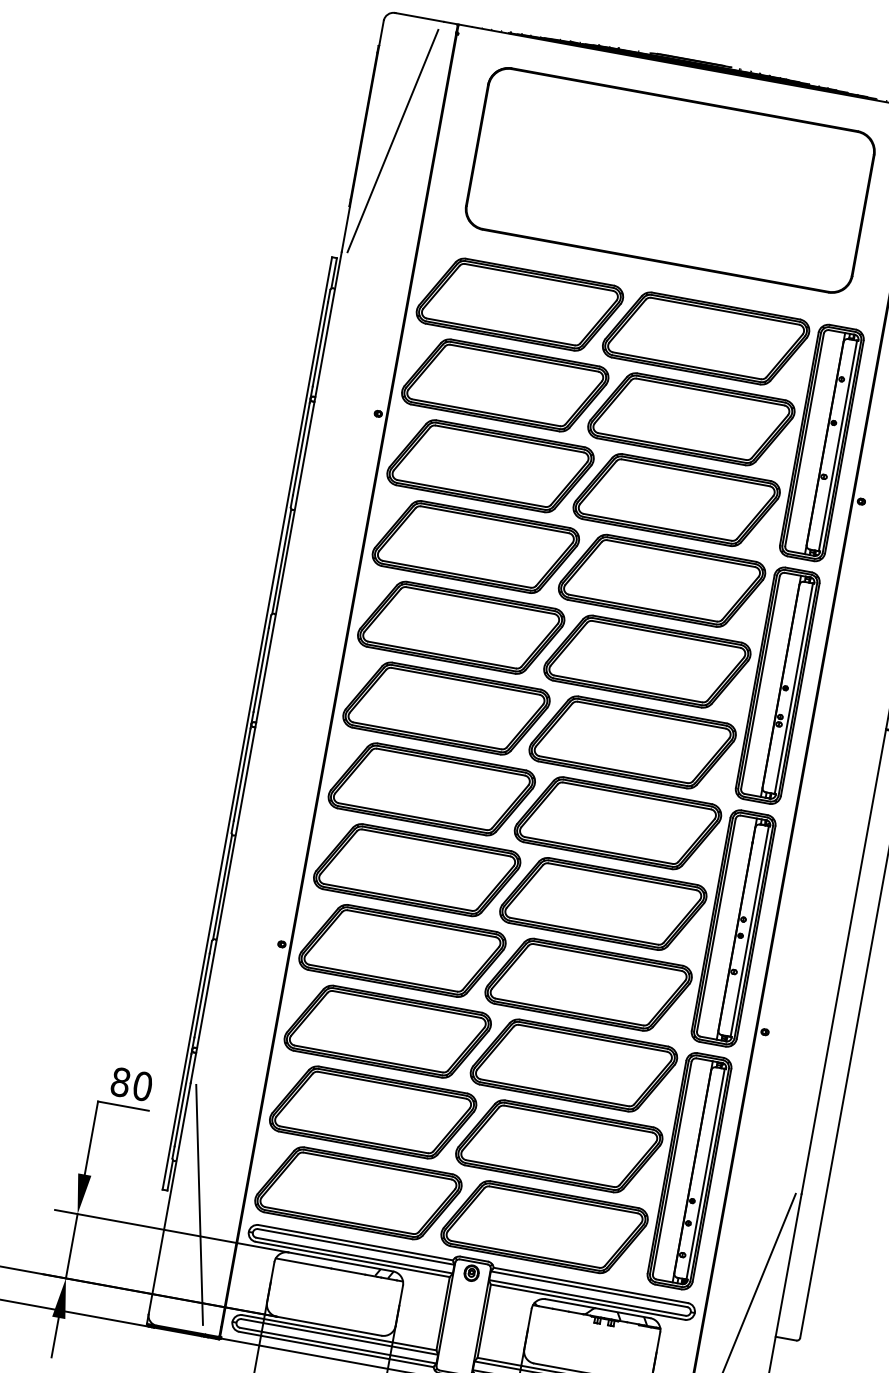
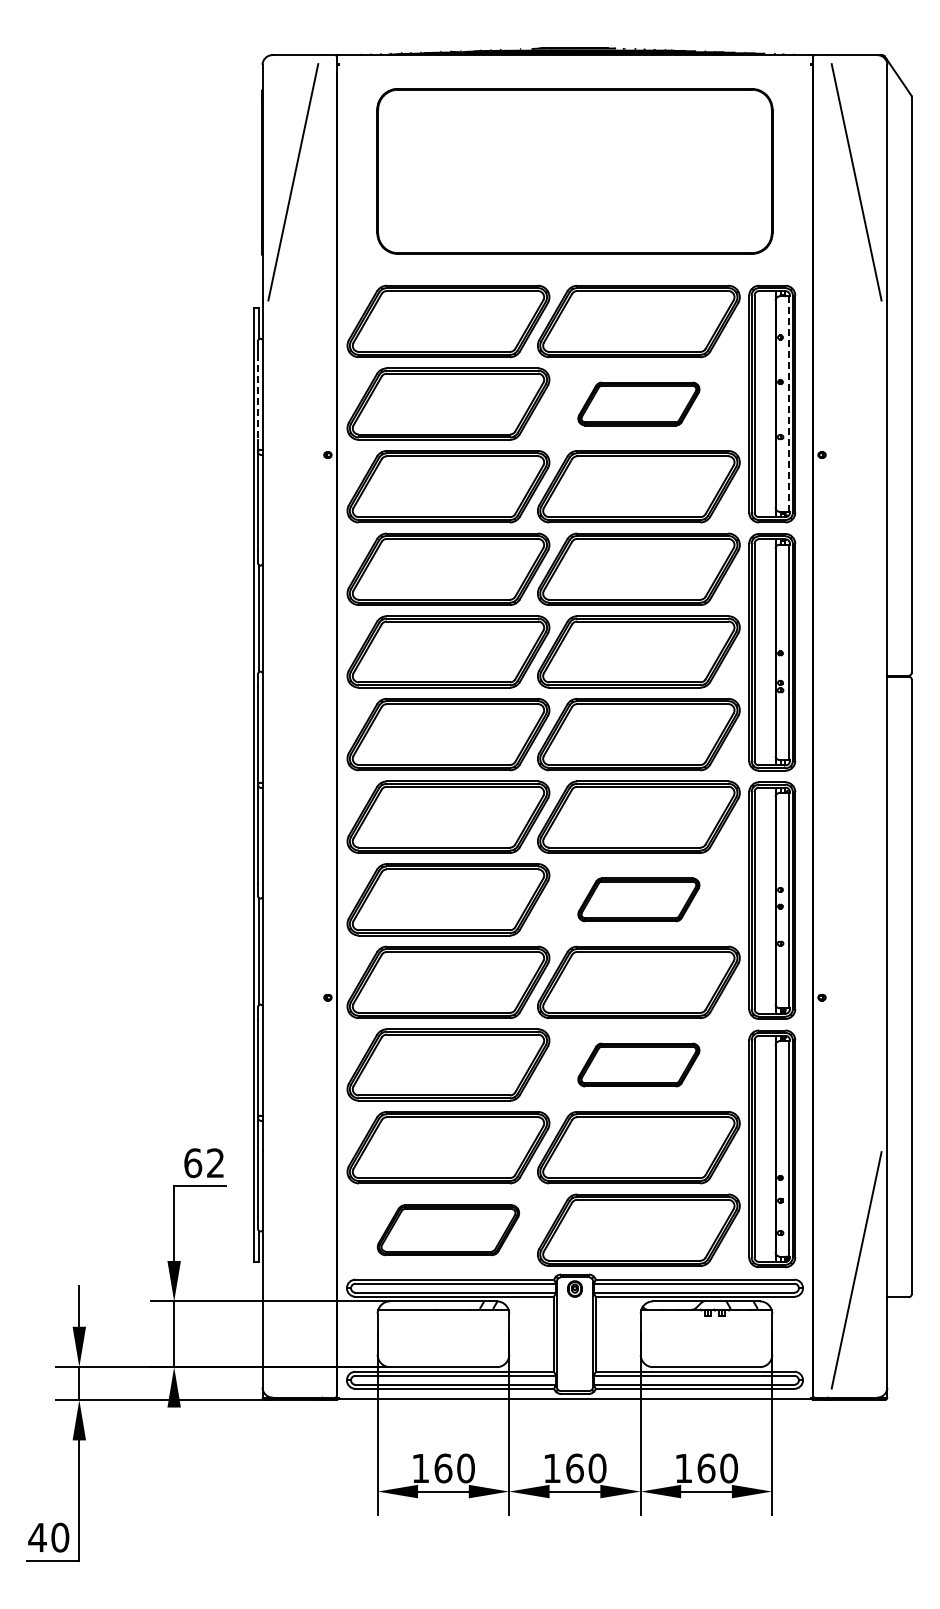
line: (320, 345) -> (258, 397), solid -> dashed
part: (691, 418) -> (638, 403), size x0.6
line: (837, 446) -> (788, 404), solid -> dashed
part: (603, 903) -> (638, 899), size x0.6
part: (573, 1064) -> (638, 1064), size x0.6
text: (131, 1084) -> (204, 1163), 80 -> 62
part: (358, 1192) -> (448, 1229), size x0.7
line: (199, 1205) -> (293, 1270), removed
line: (55, 1337) -> (174, 1427), removed

